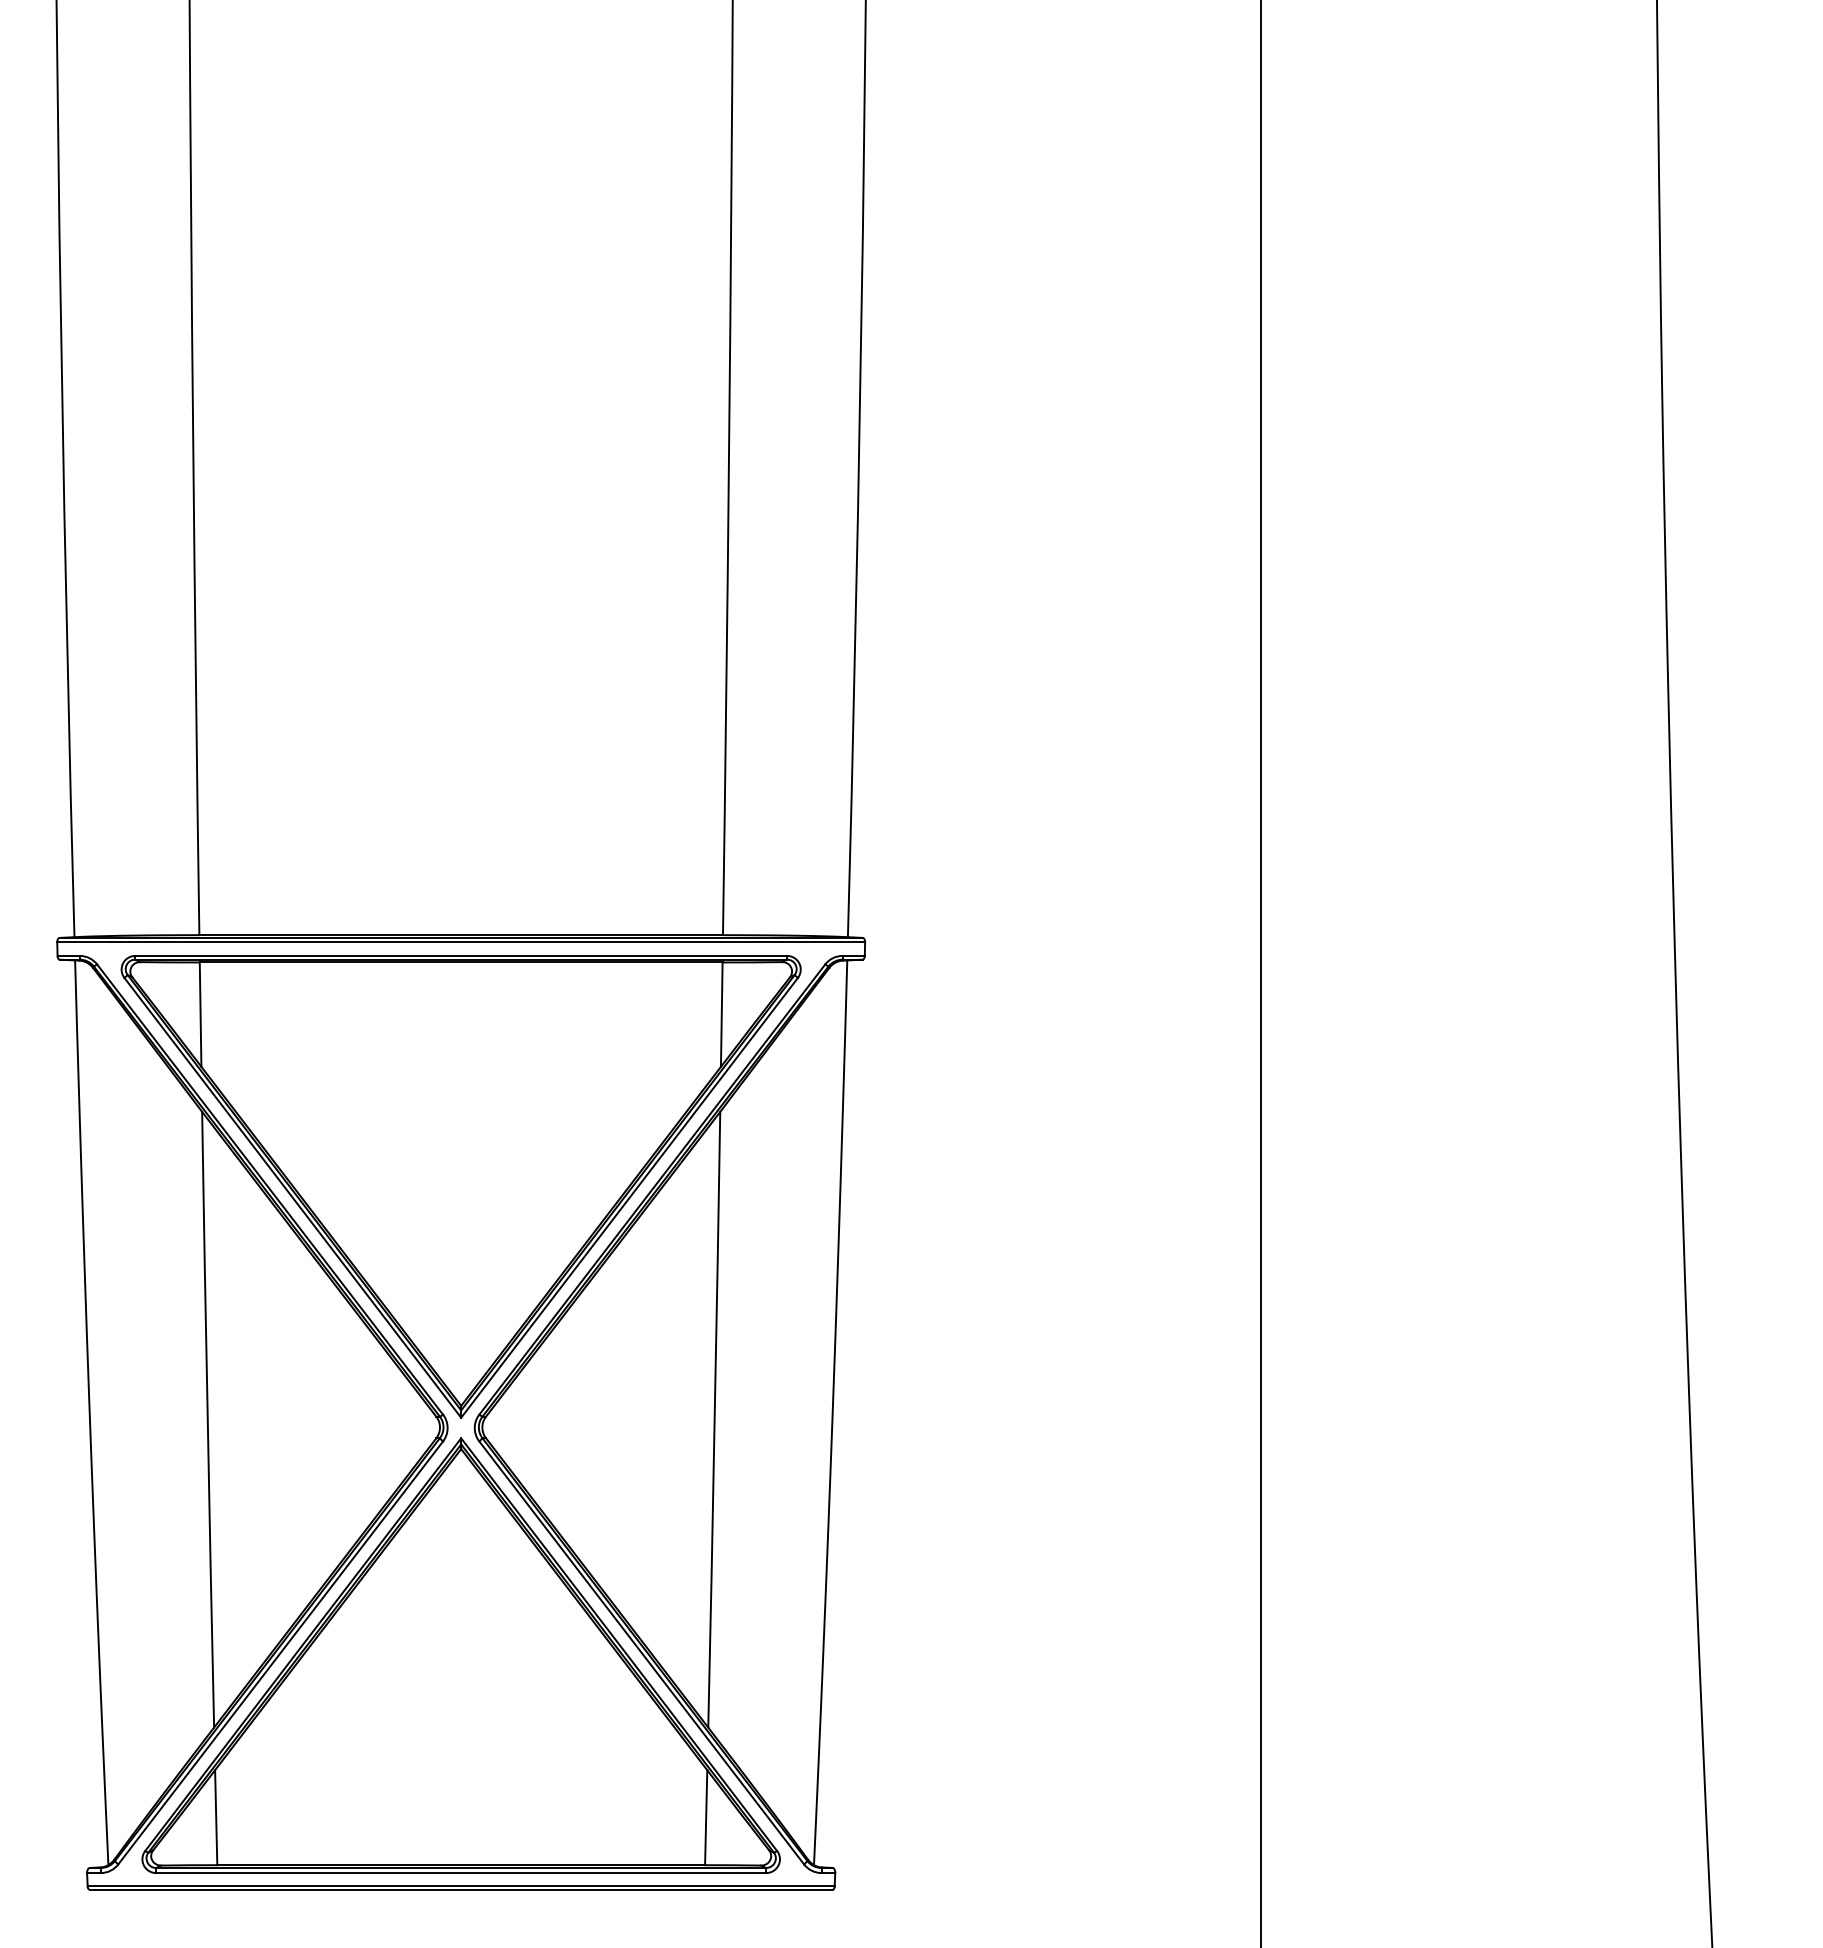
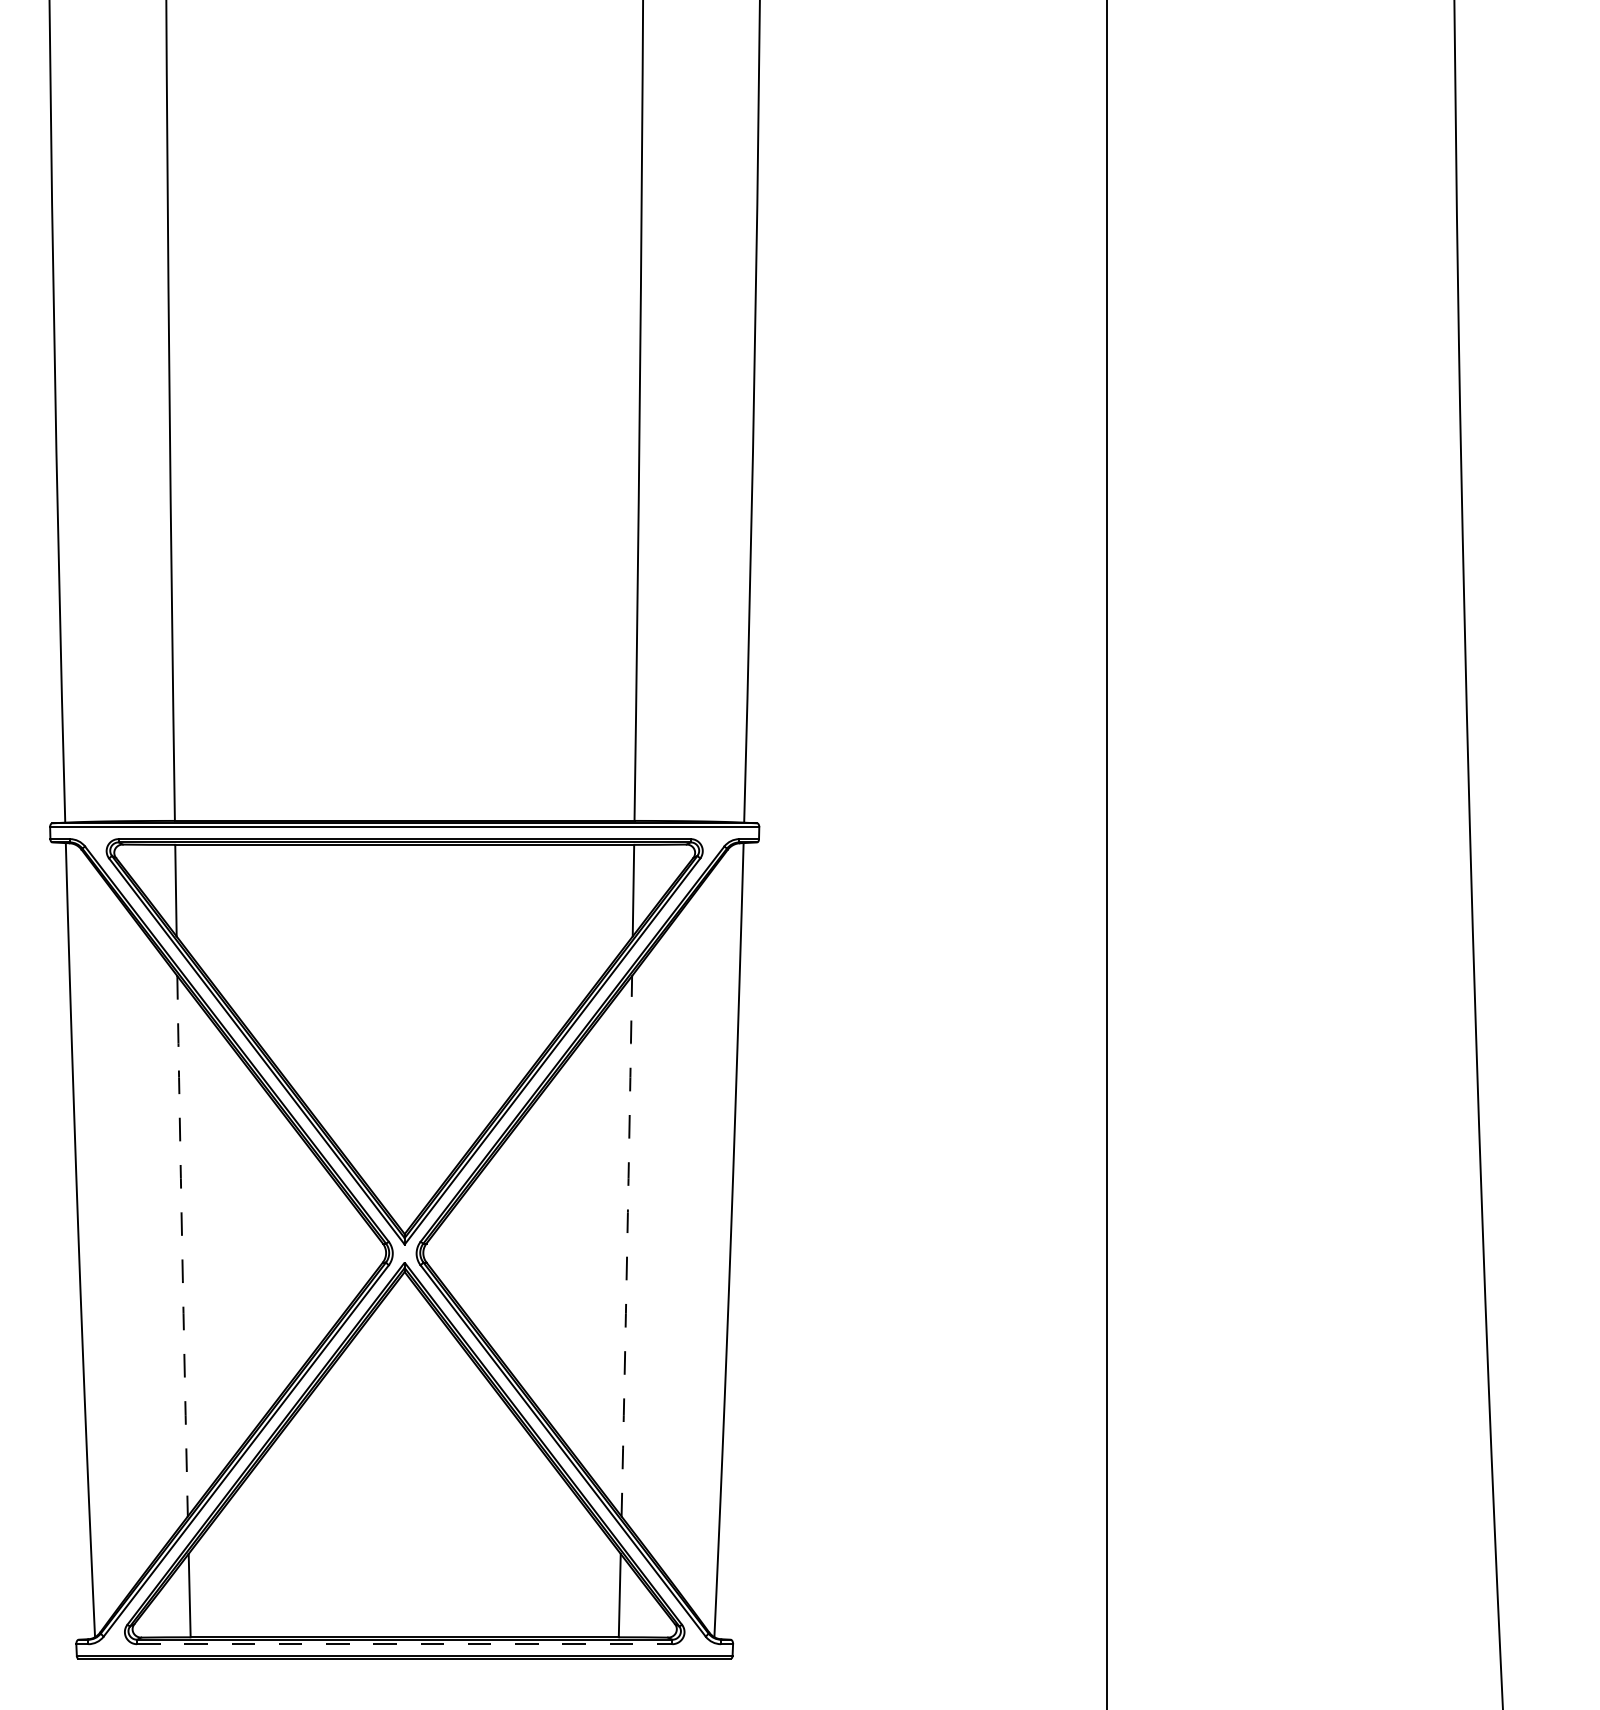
arc: (207, 1419) -> (182, 1246), solid -> dashed
arc: (714, 1419) -> (627, 1246), solid -> dashed
line: (461, 1873) -> (404, 1644), solid -> dashed

